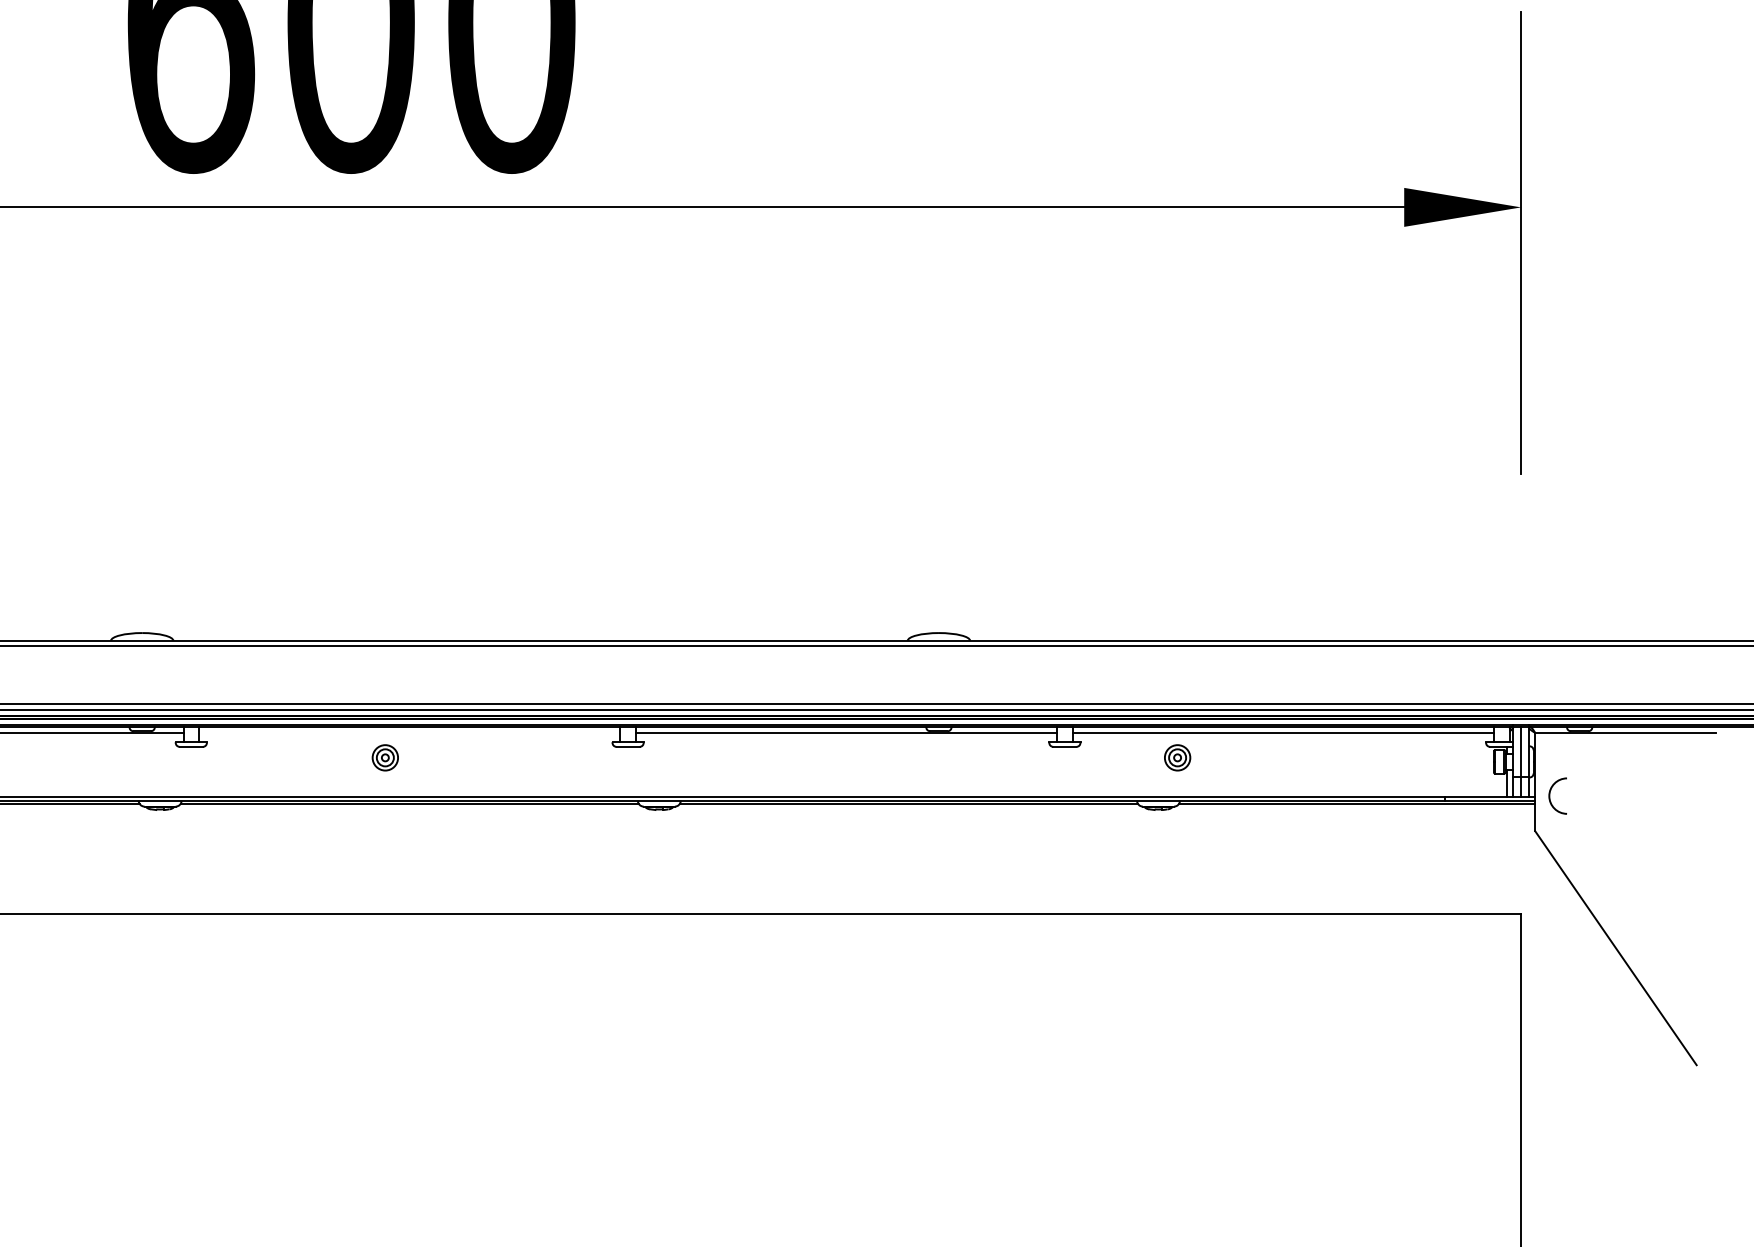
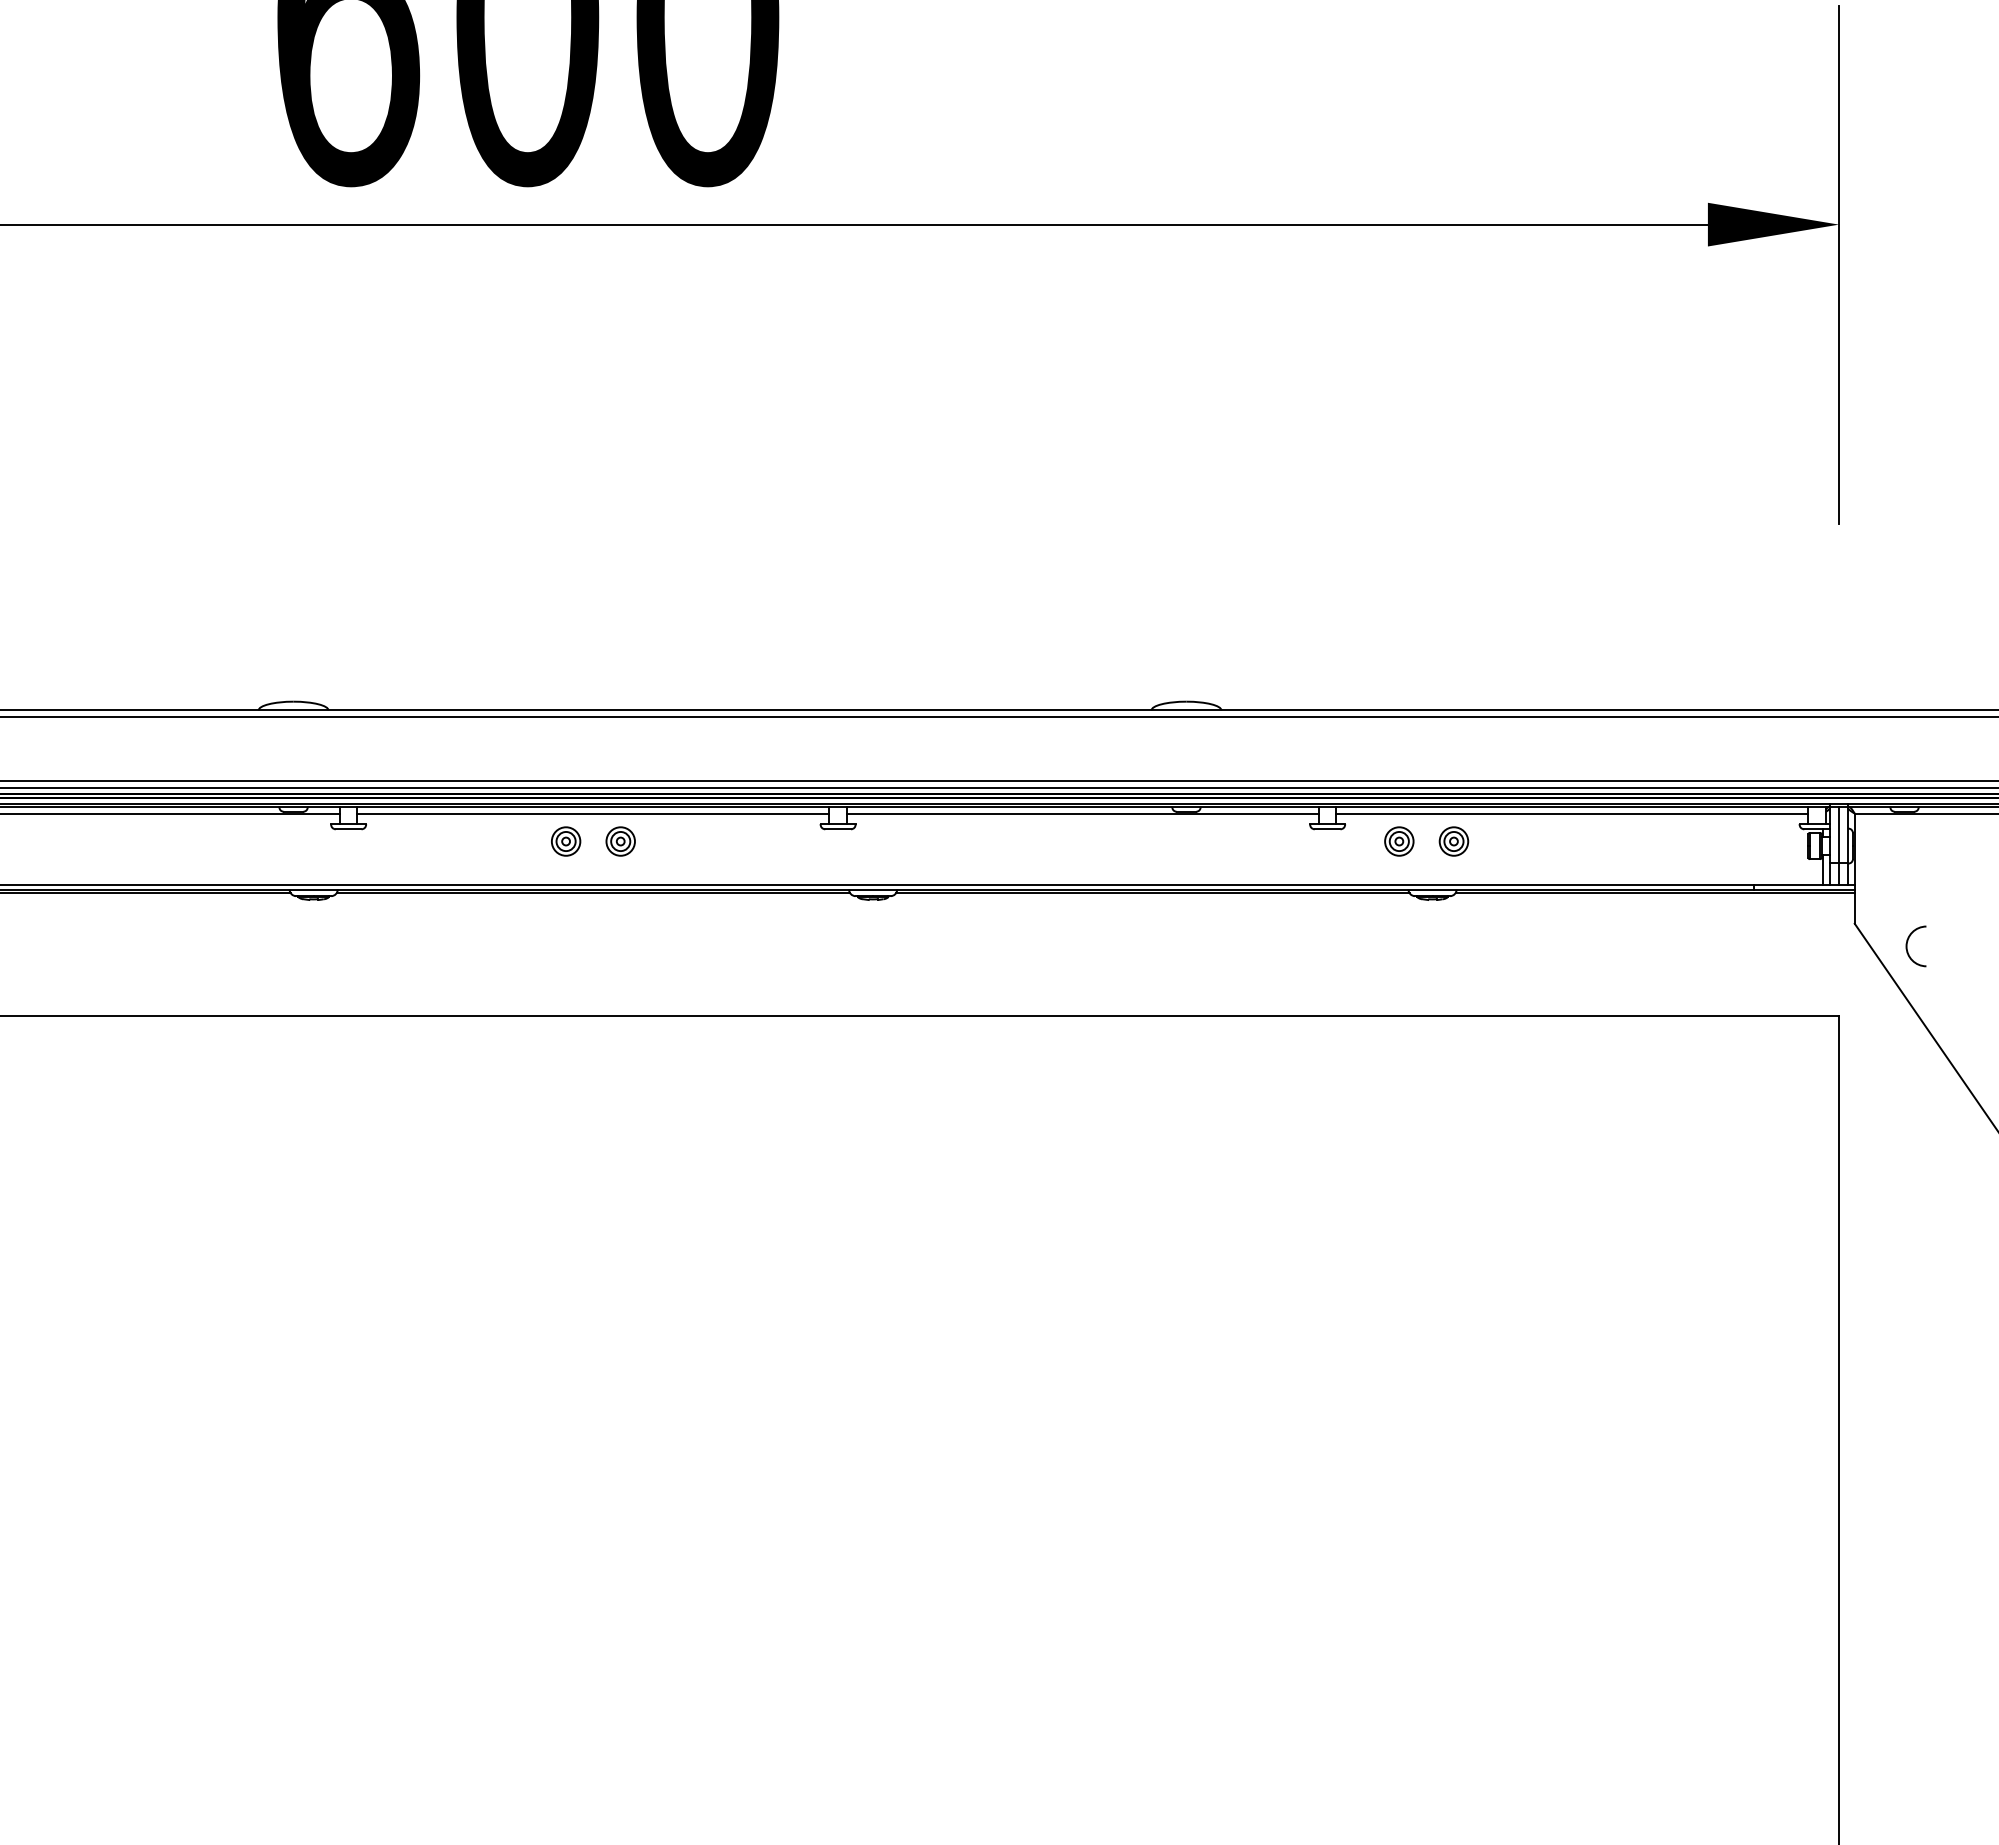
line: (409, 732) -> (593, 813), added
part: (433, 757) -> (620, 841), added
part: (1129, 757) -> (1399, 841), added
arc: (1550, 796) -> (1907, 946), moved

